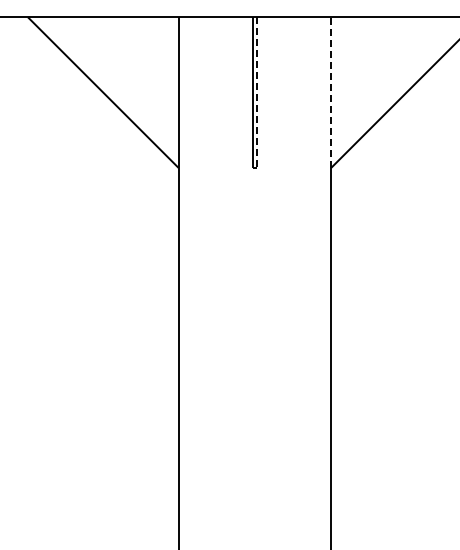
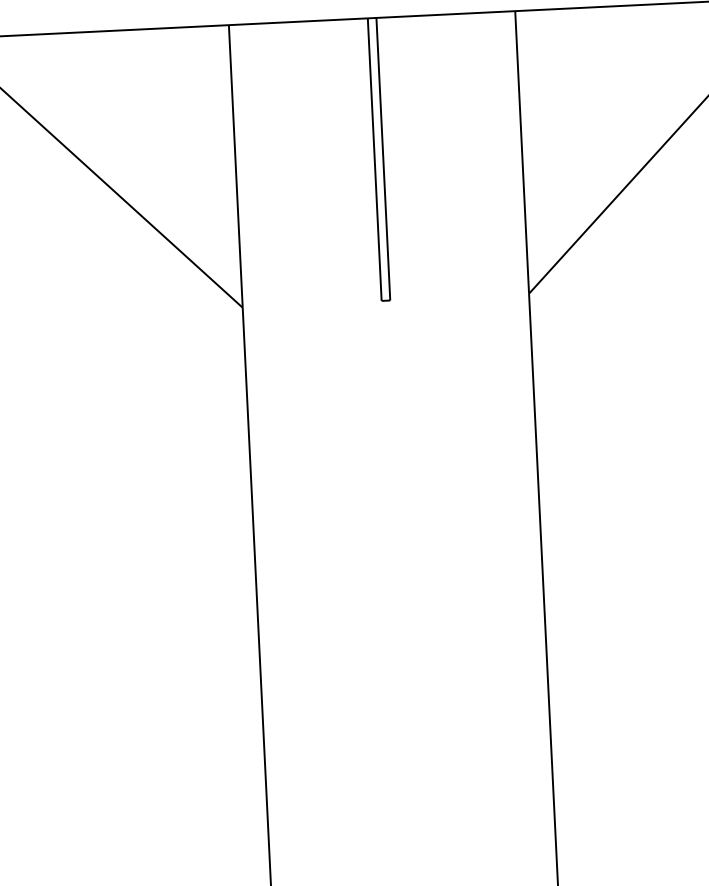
line: (331, 92) -> (522, 152), dashed -> solid
line: (257, 93) -> (383, 160), dashed -> solid

